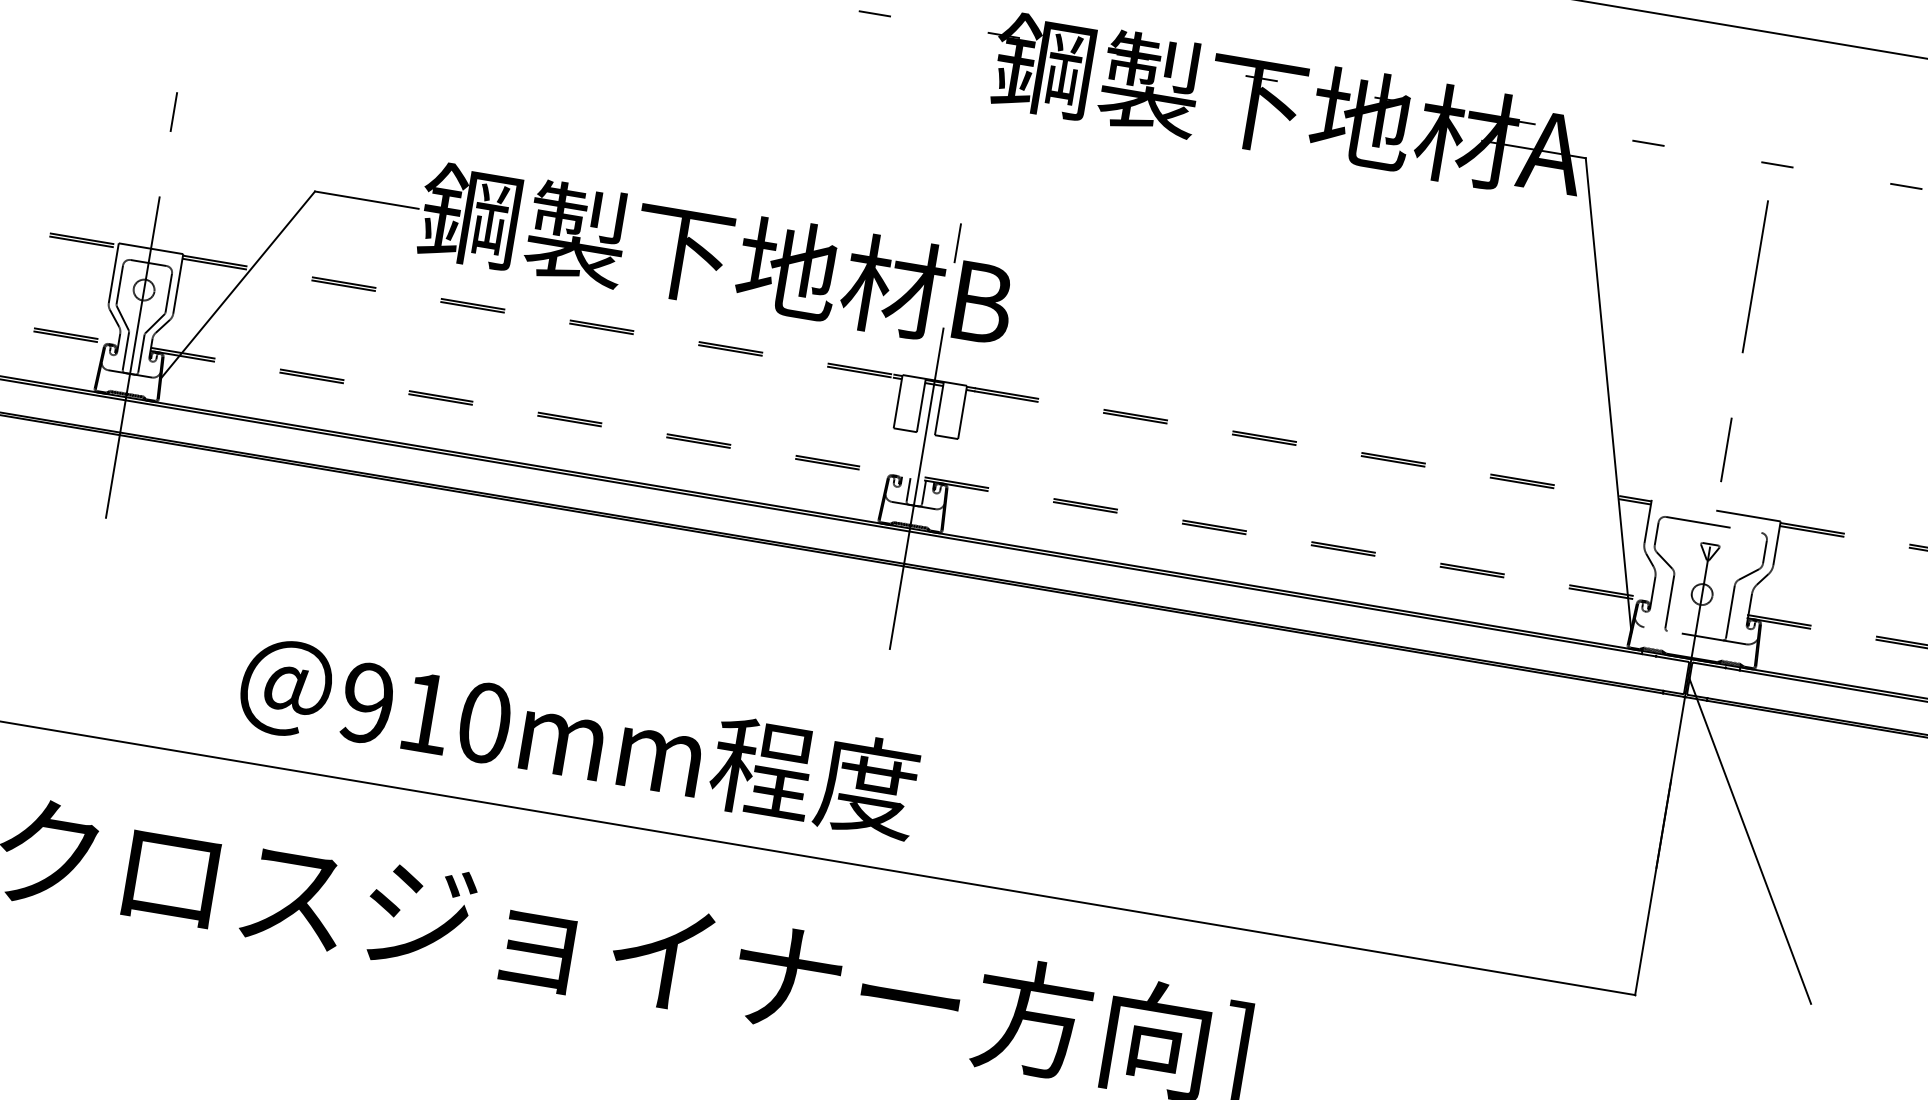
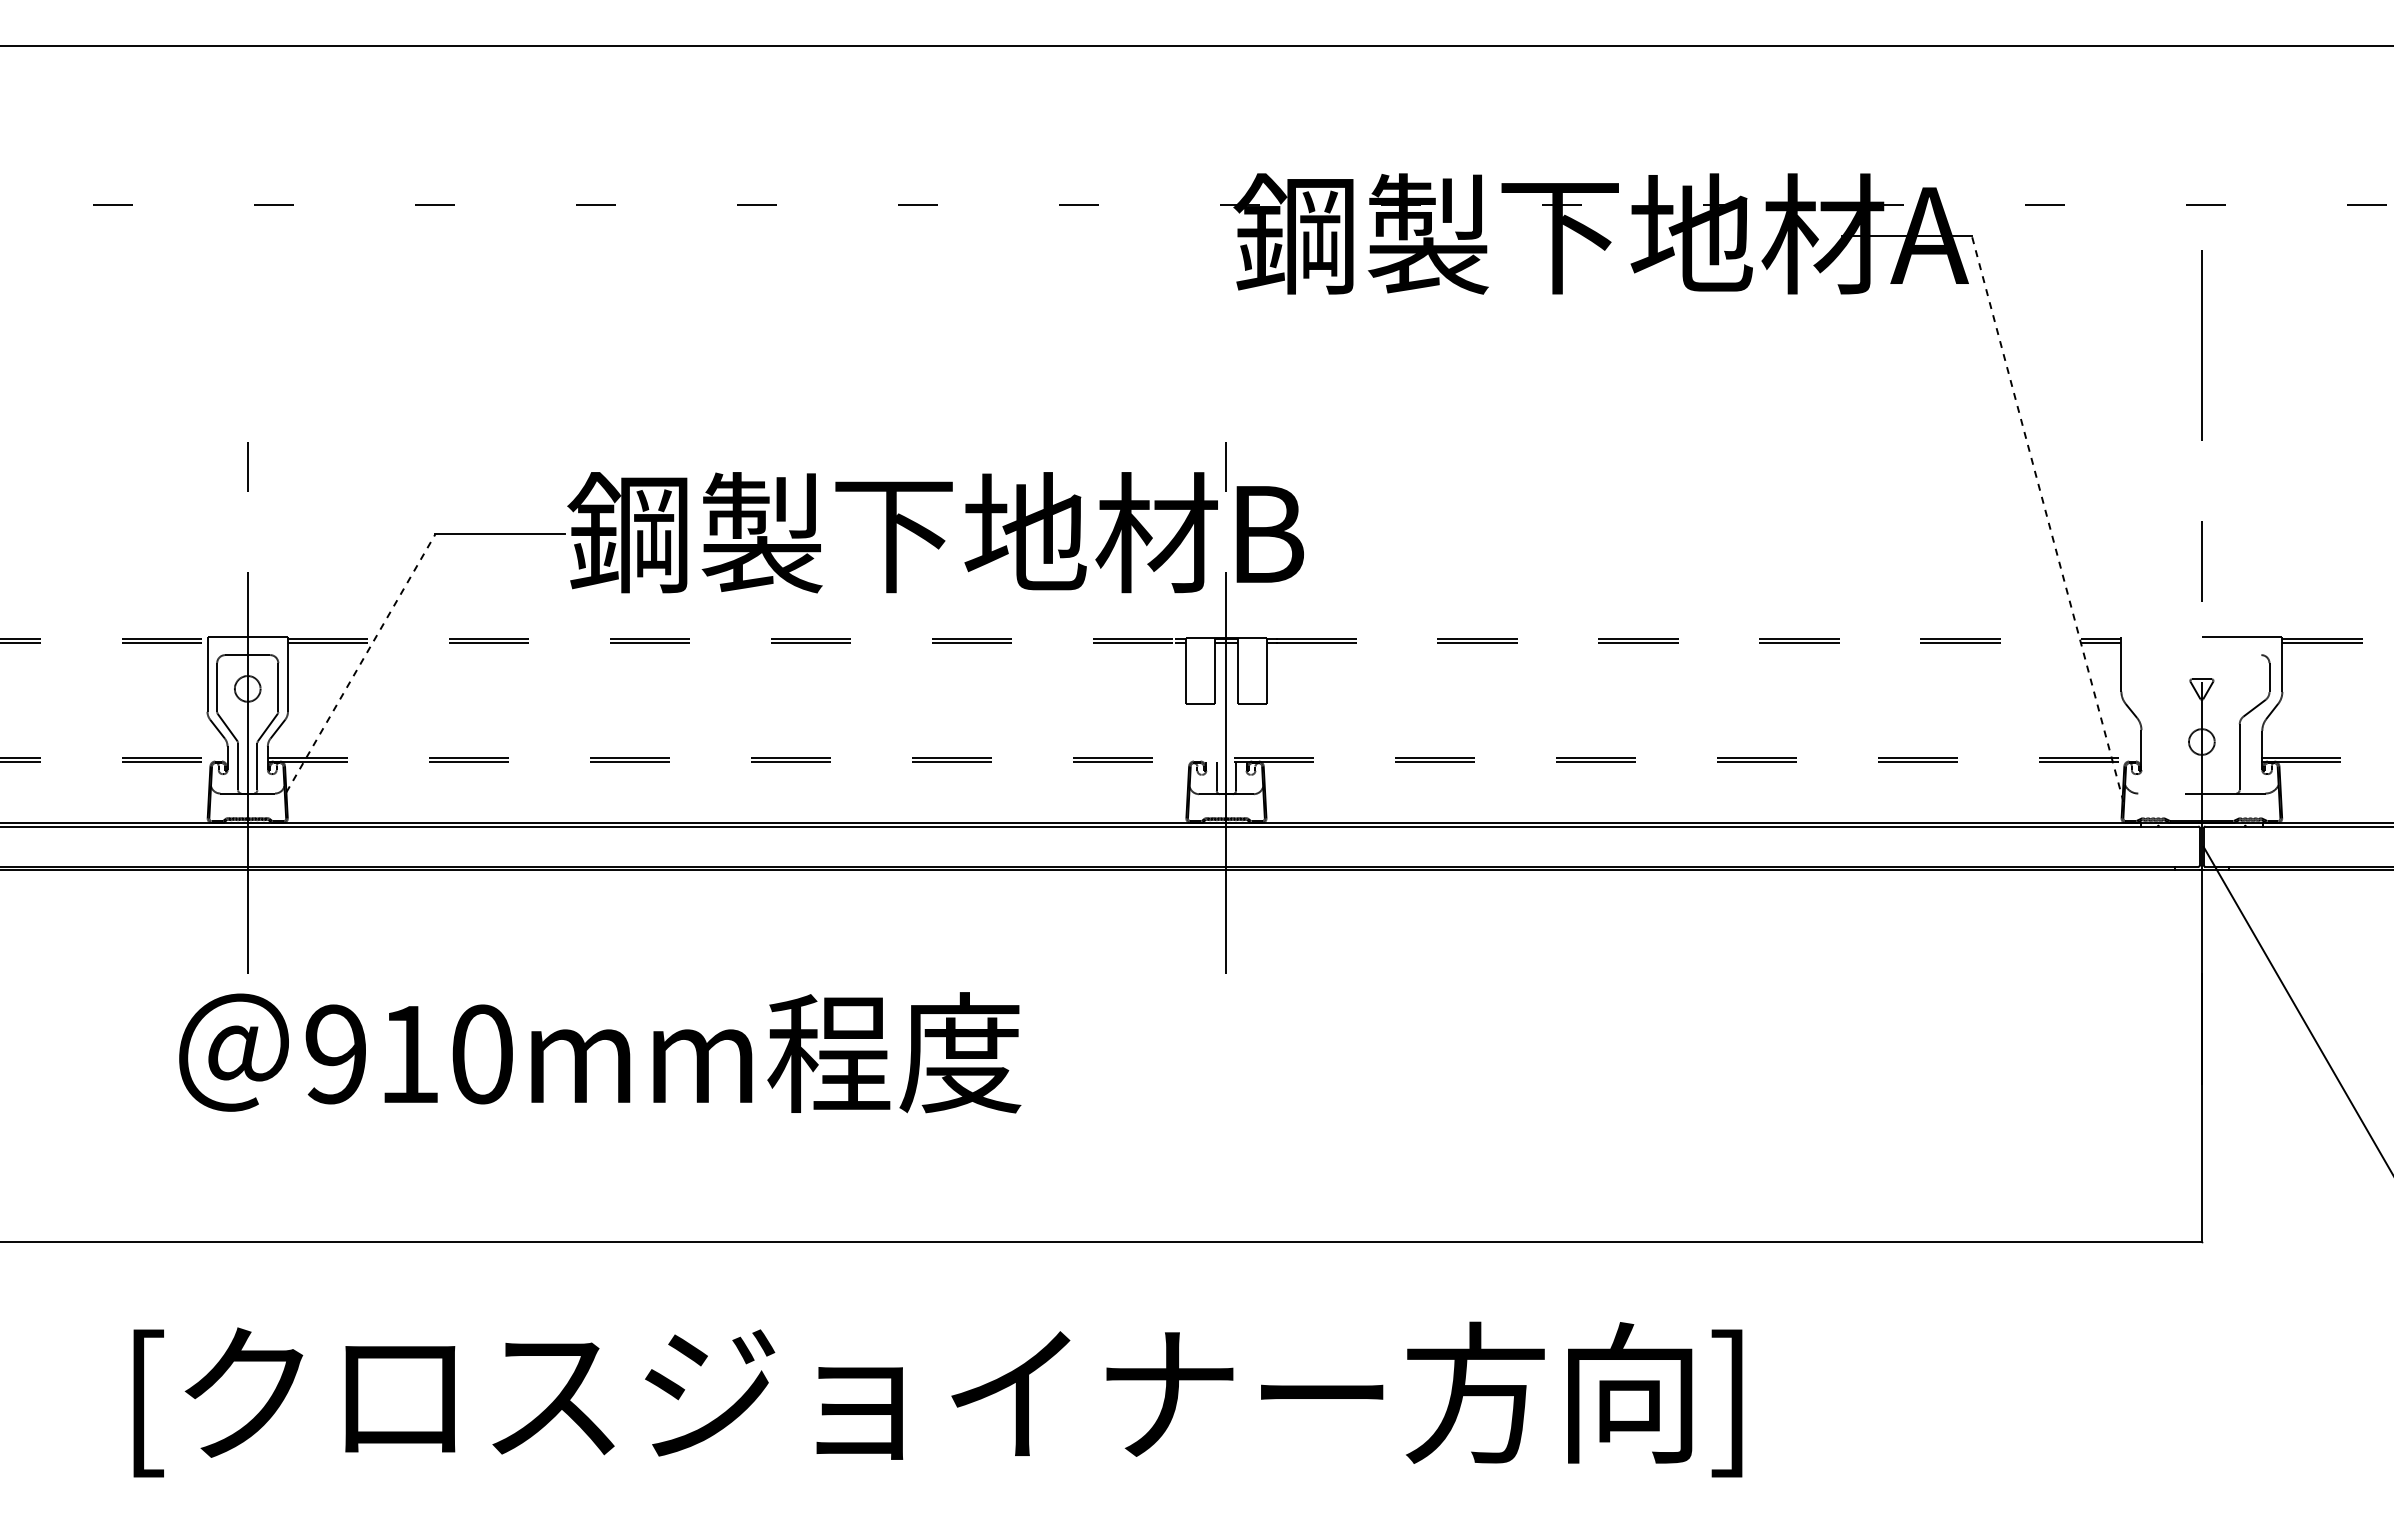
line: (237, 284) -> (360, 663), solid -> dashed
line: (1608, 394) -> (2047, 518), solid -> dashed
part: (1674, 575) -> (2164, 724), removed
text: (579, 737) -> (600, 1052), moved

